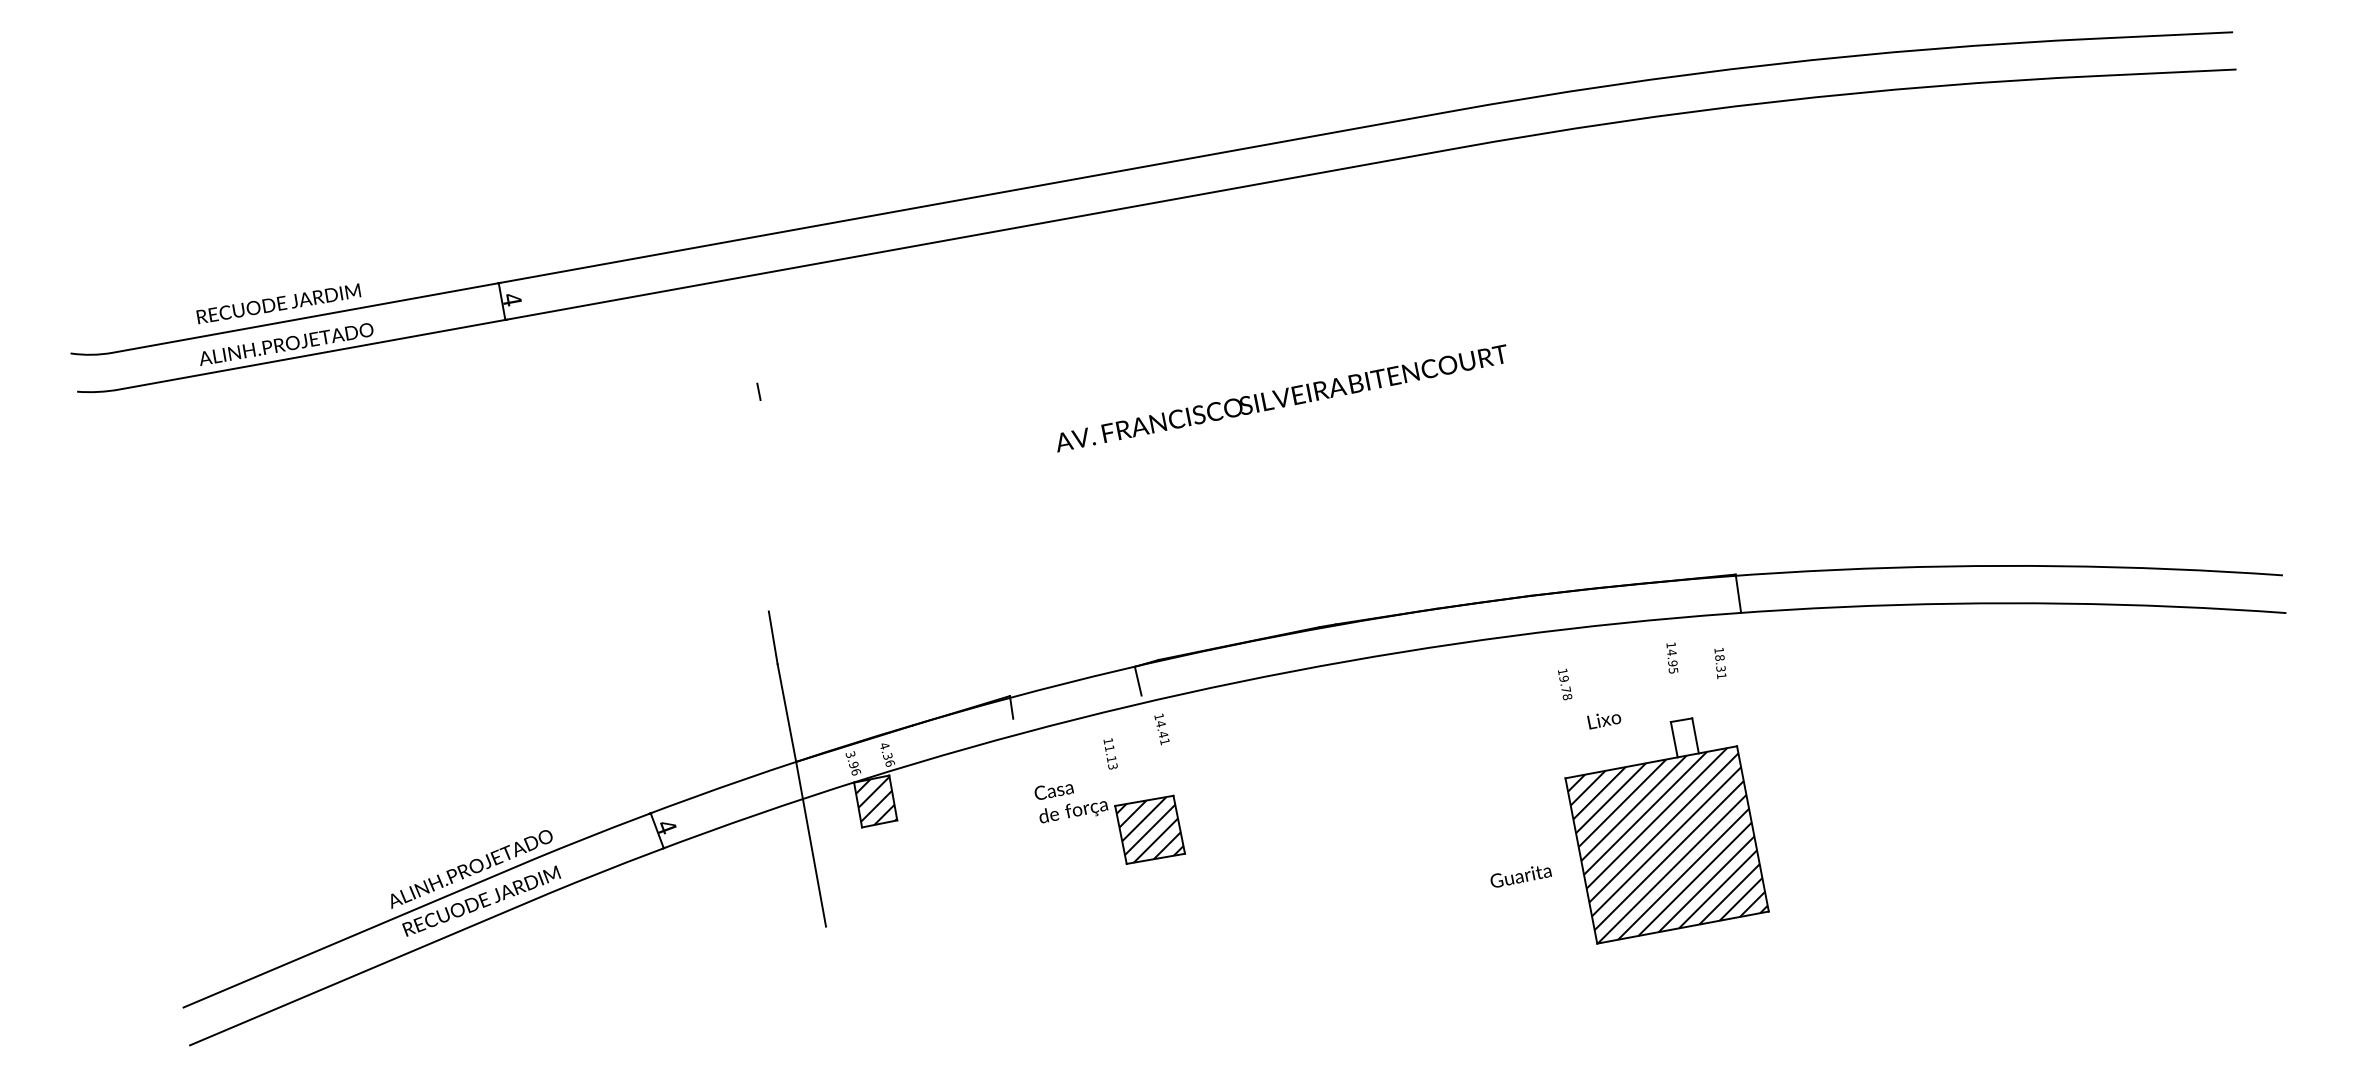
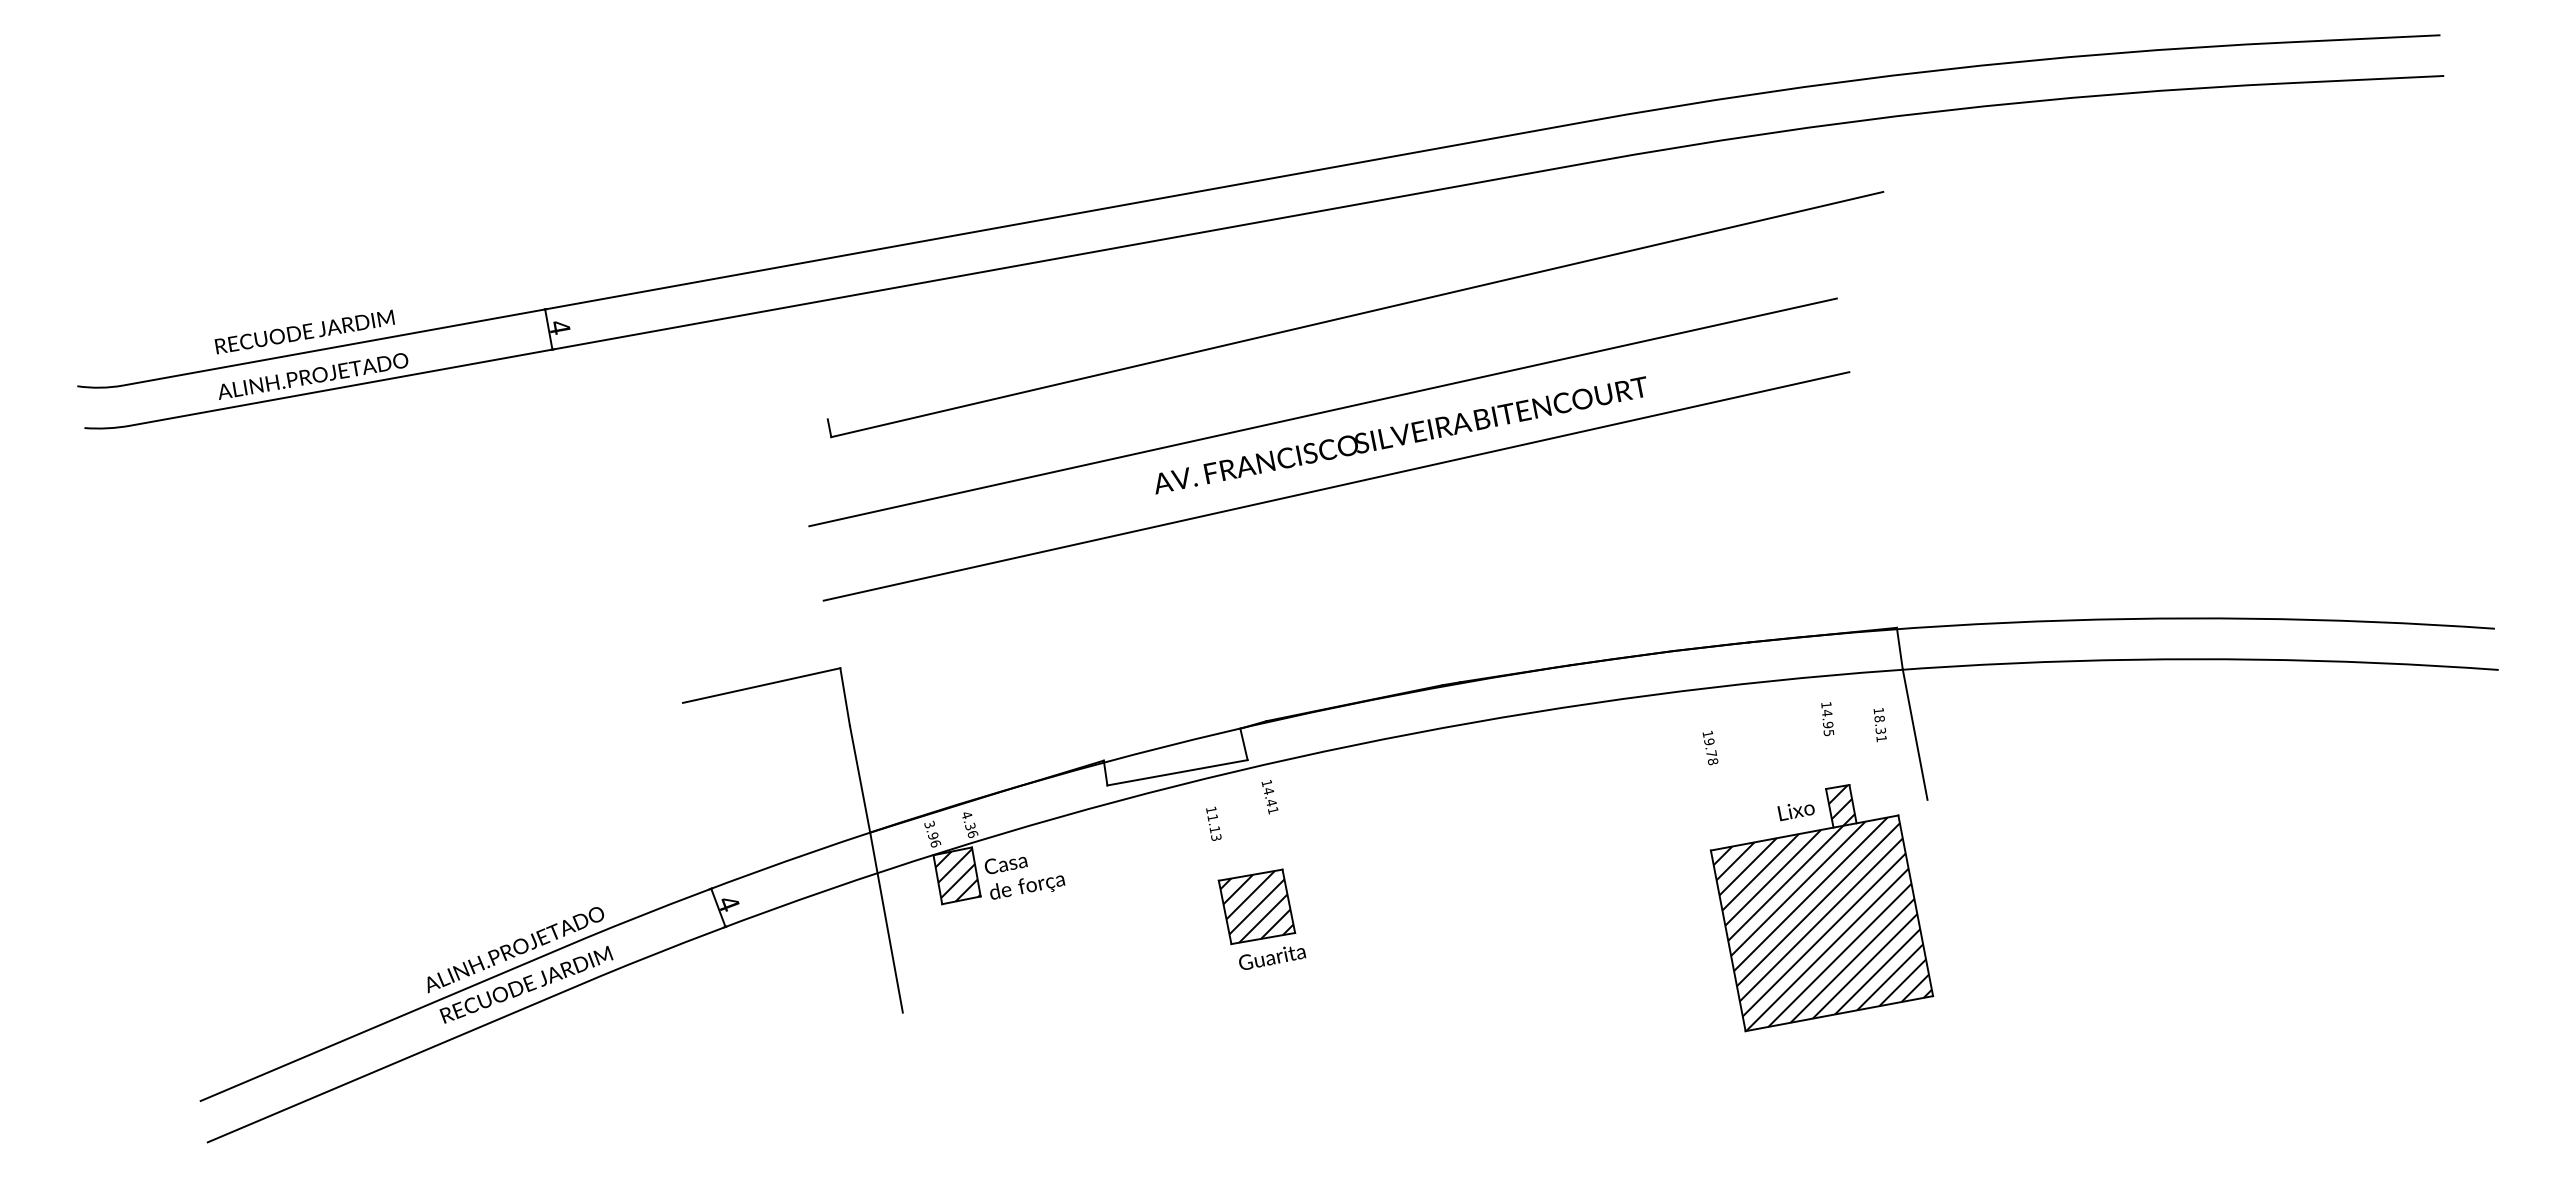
line: (1242, 287) -> (1357, 314), added
line: (1210, 377) -> (1322, 412), added
line: (1222, 445) -> (1336, 486), added
line: (696, 627) -> (761, 685), added
line: (1751, 672) -> (1914, 734), added
line: (1077, 706) -> (1177, 772), added
text: (1603, 721) -> (1795, 812), moved
hatch: (1685, 737) -> (1841, 805), added
text: (1070, 803) -> (1024, 877), moved
text: (1521, 876) -> (1272, 957), moved

